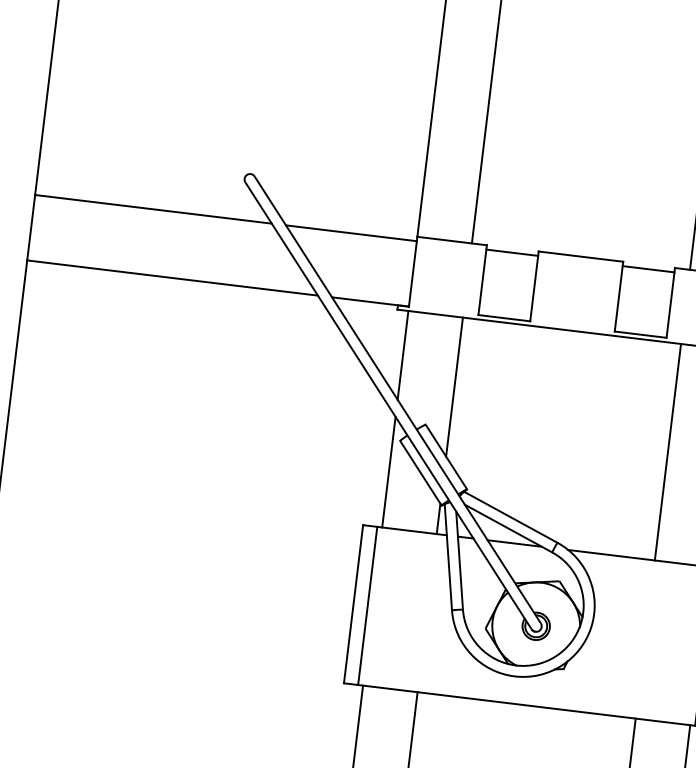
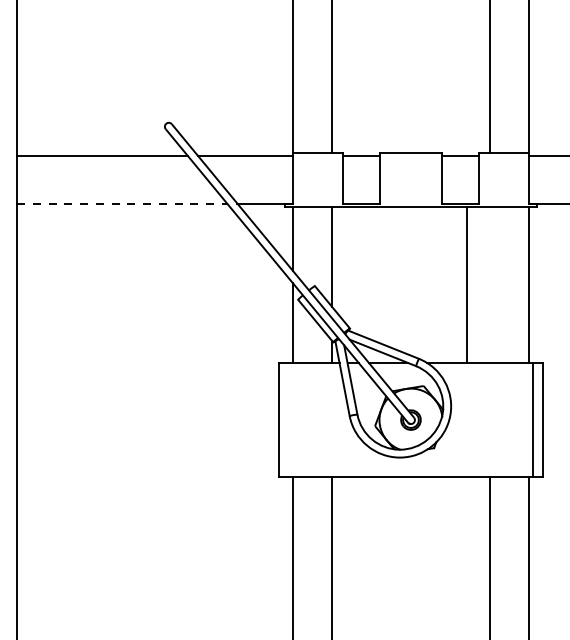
line: (173, 278) -> (122, 203), solid -> dashed
line: (667, 451) -> (466, 284), moved
line: (367, 606) -> (289, 420), removed

